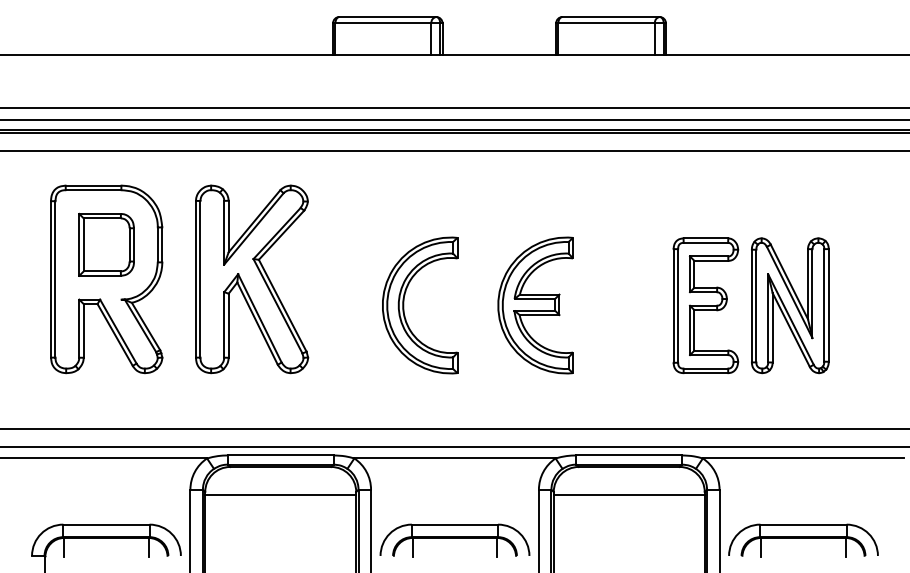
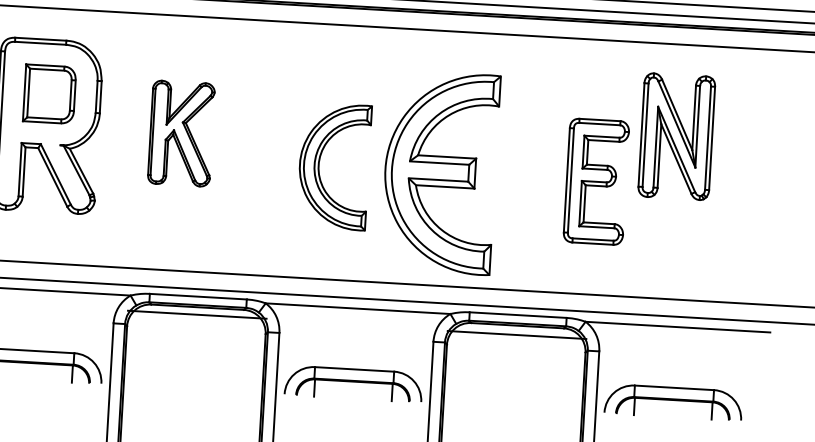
part: (252, 279) -> (181, 133), size x0.6
part: (535, 305) -> (440, 172), size x1.6
part: (790, 305) -> (676, 136), moved
line: (280, 495) -> (197, 315), moved
line: (628, 495) -> (516, 335), moved

